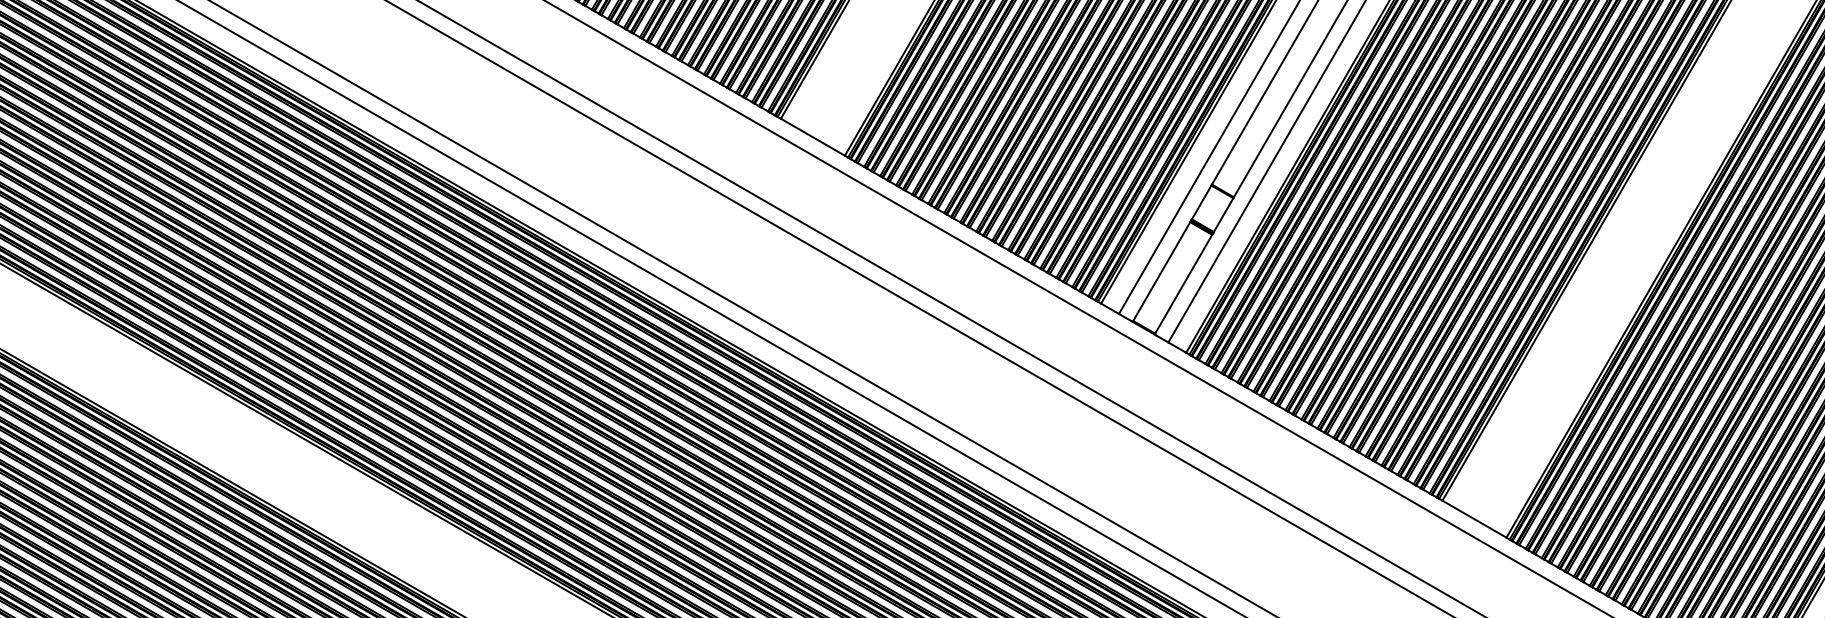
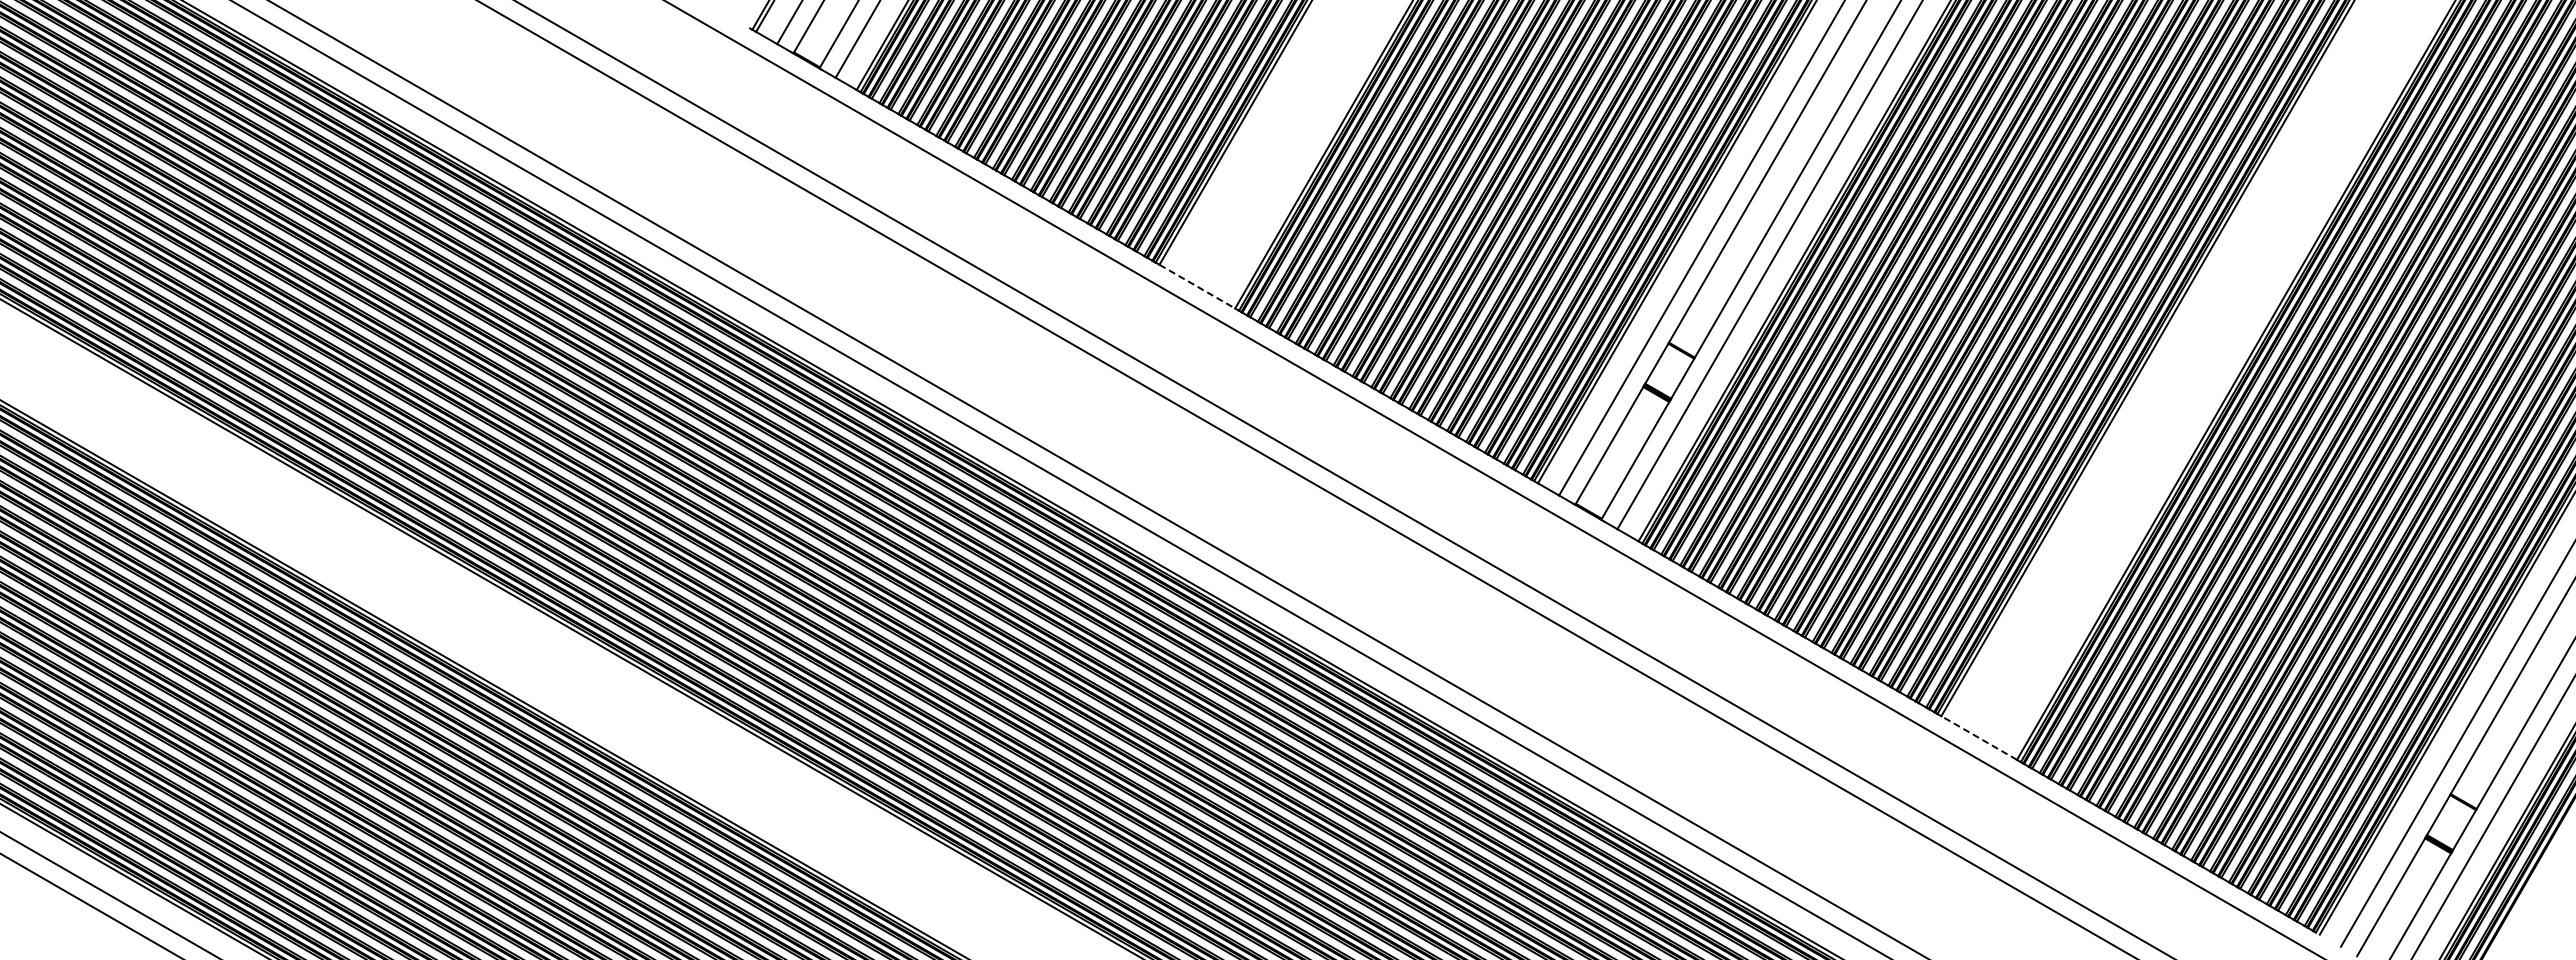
line: (813, 137) -> (1197, 286), solid -> dashed
line: (1474, 519) -> (1979, 738), solid -> dashed

